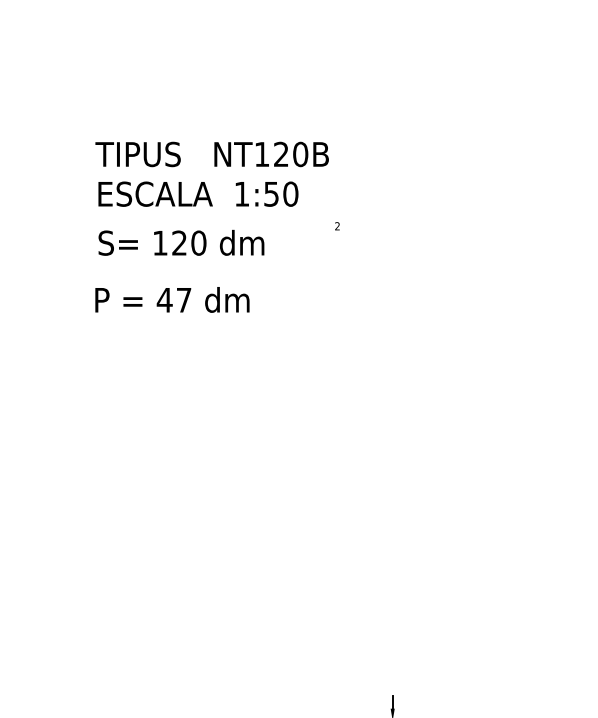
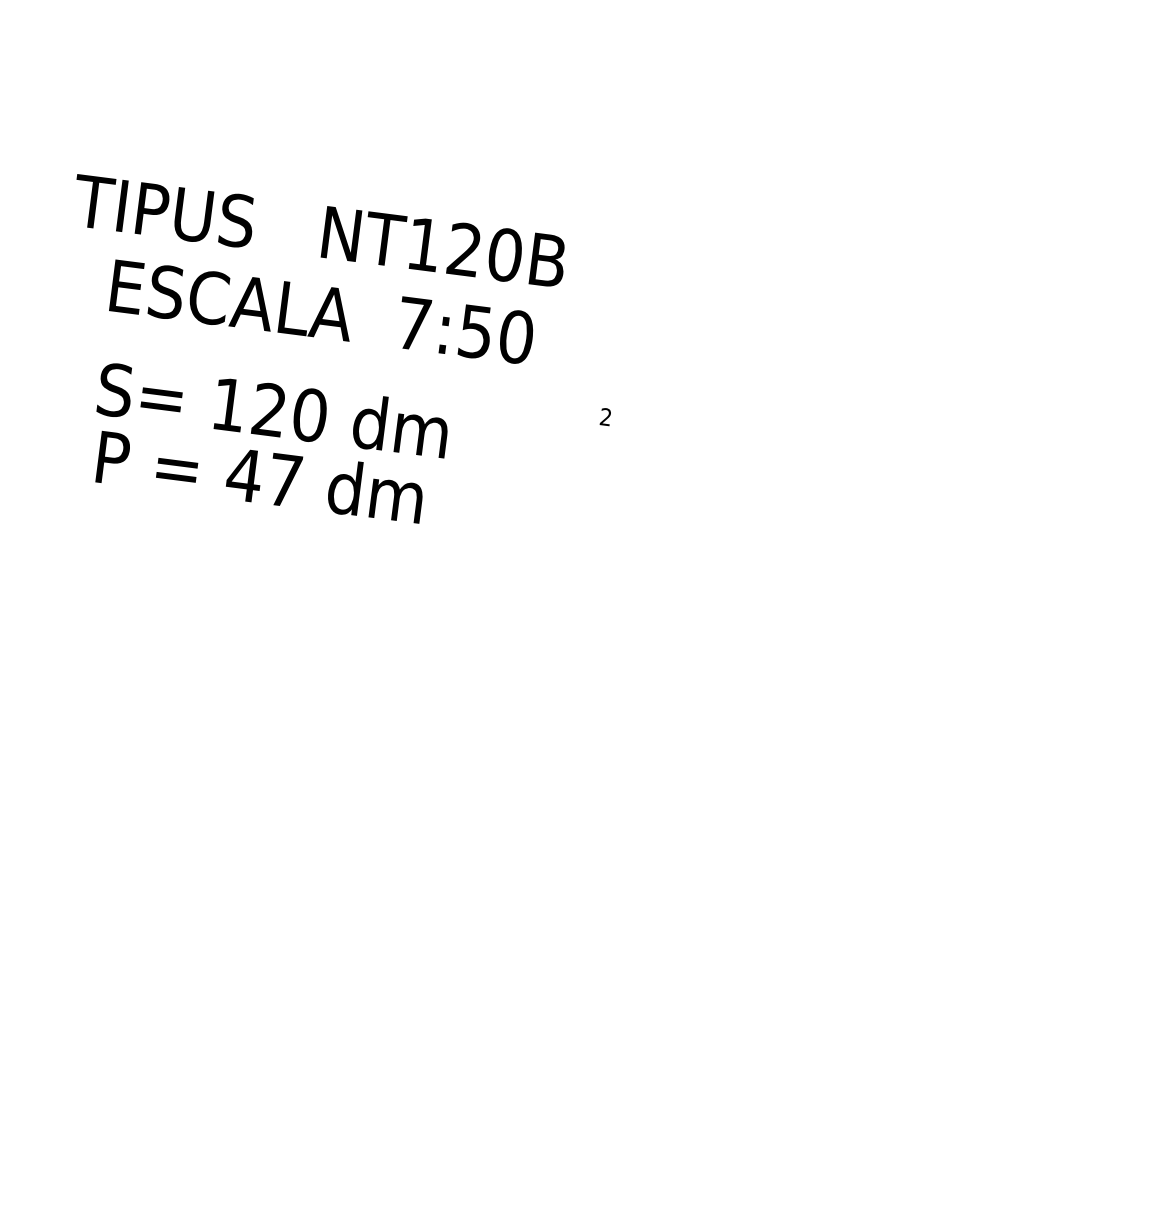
text: (211, 154) -> (317, 231), moved
text: (242, 194) -> (414, 324), 1:50 -> 7:50
text: (172, 299) -> (260, 475), moved

